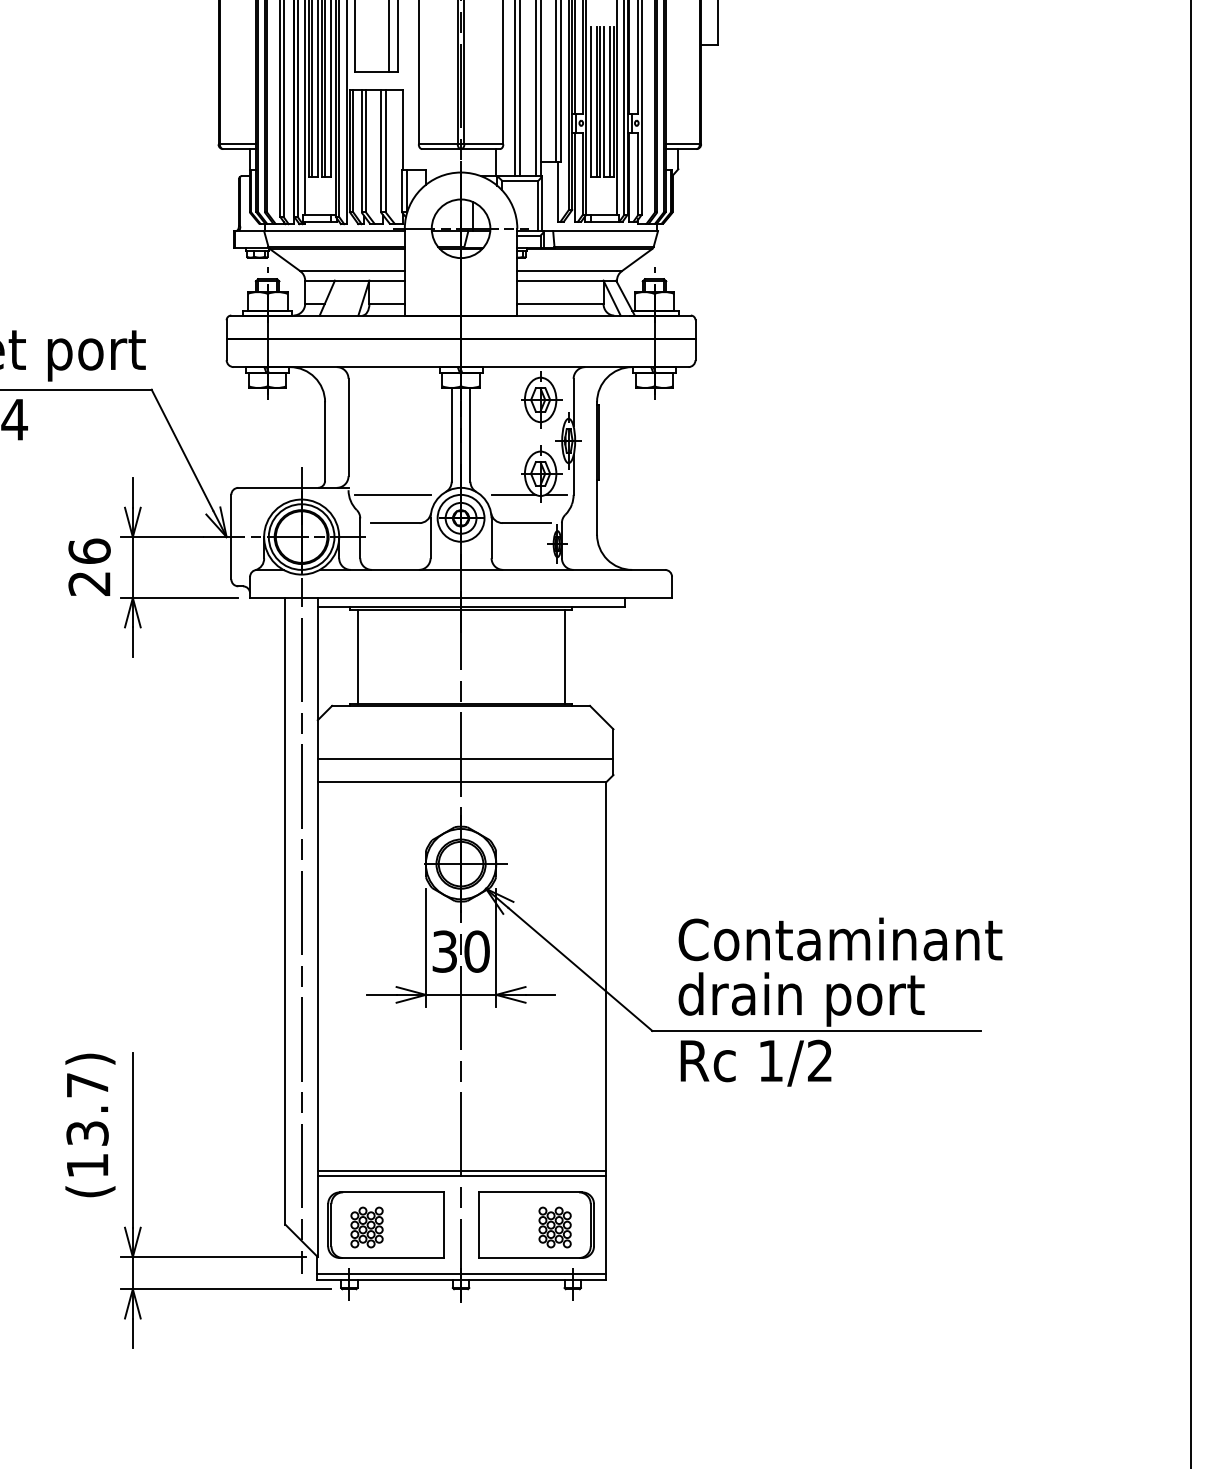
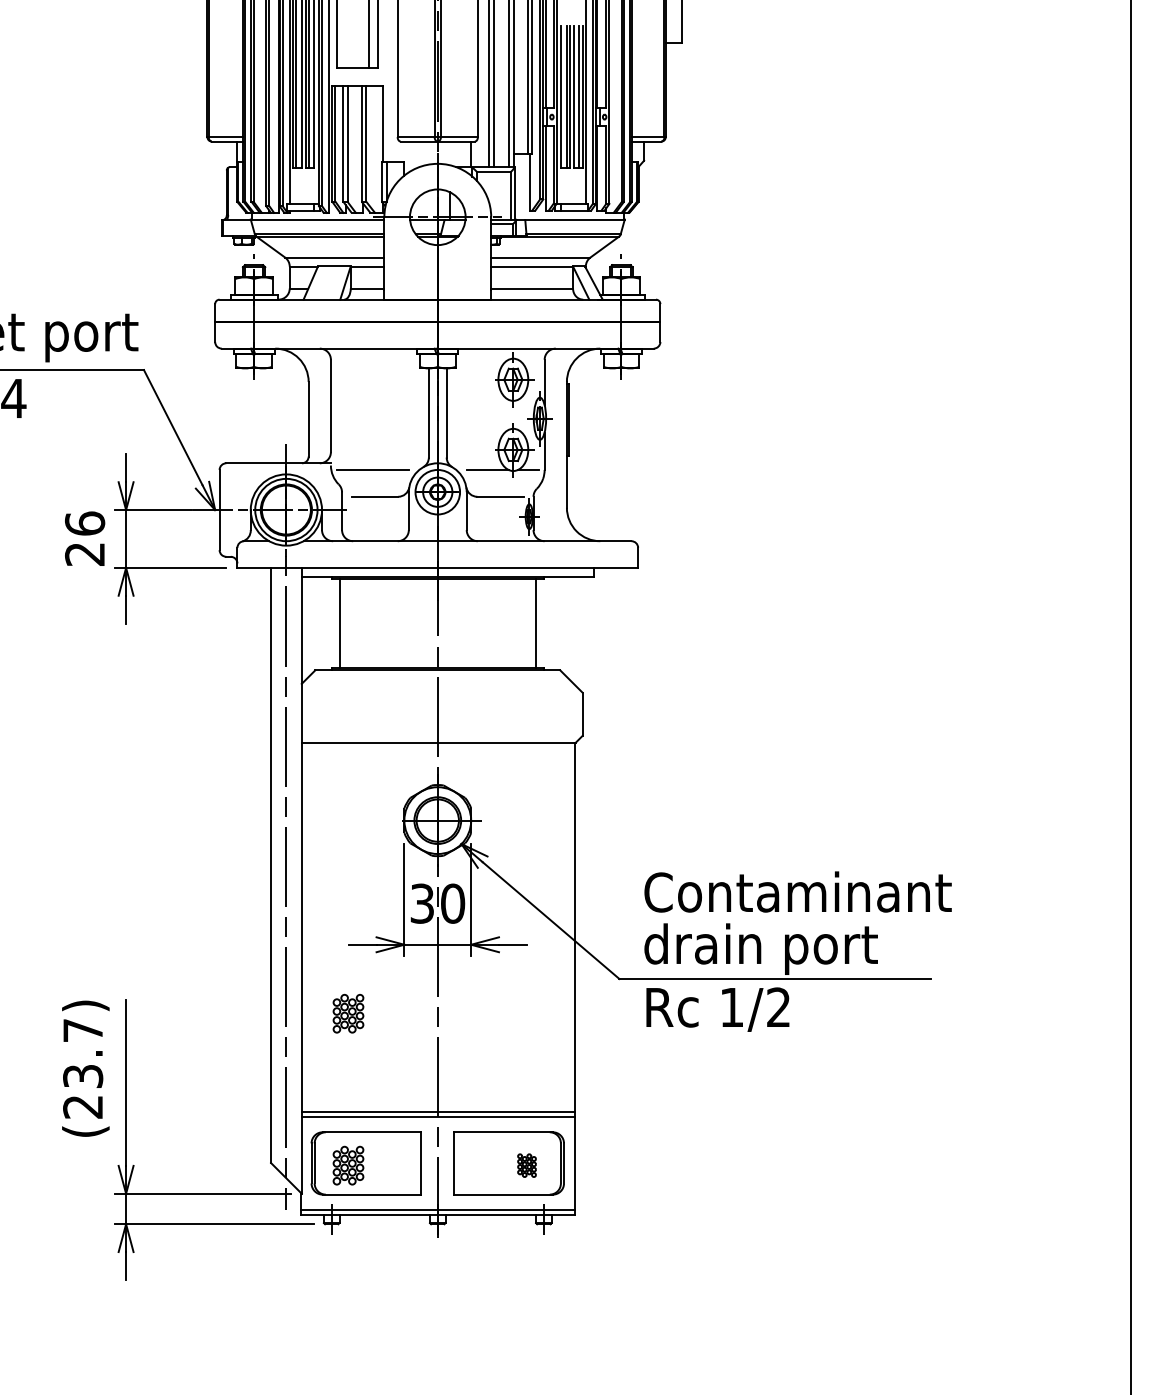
line: (465, 758) -> (441, 720), removed
part: (366, 1067) -> (347, 1013), added
text: (87, 1166) -> (83, 1107), (13.7) -> (23.7)
part: (554, 1227) -> (526, 1165), size x0.6

